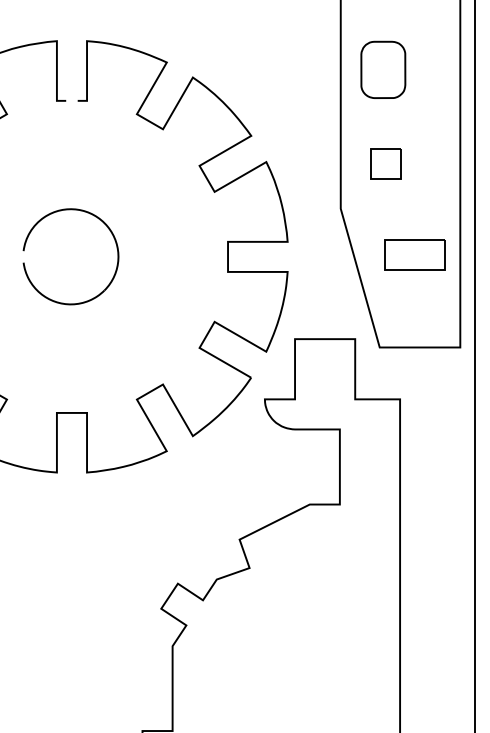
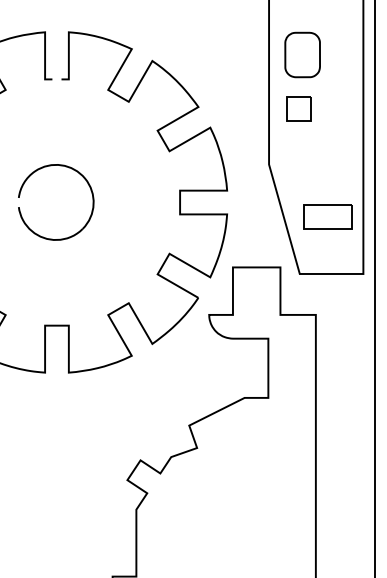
part: (385, 163) -> (298, 108), moved
part: (414, 254) -> (327, 216), moved

